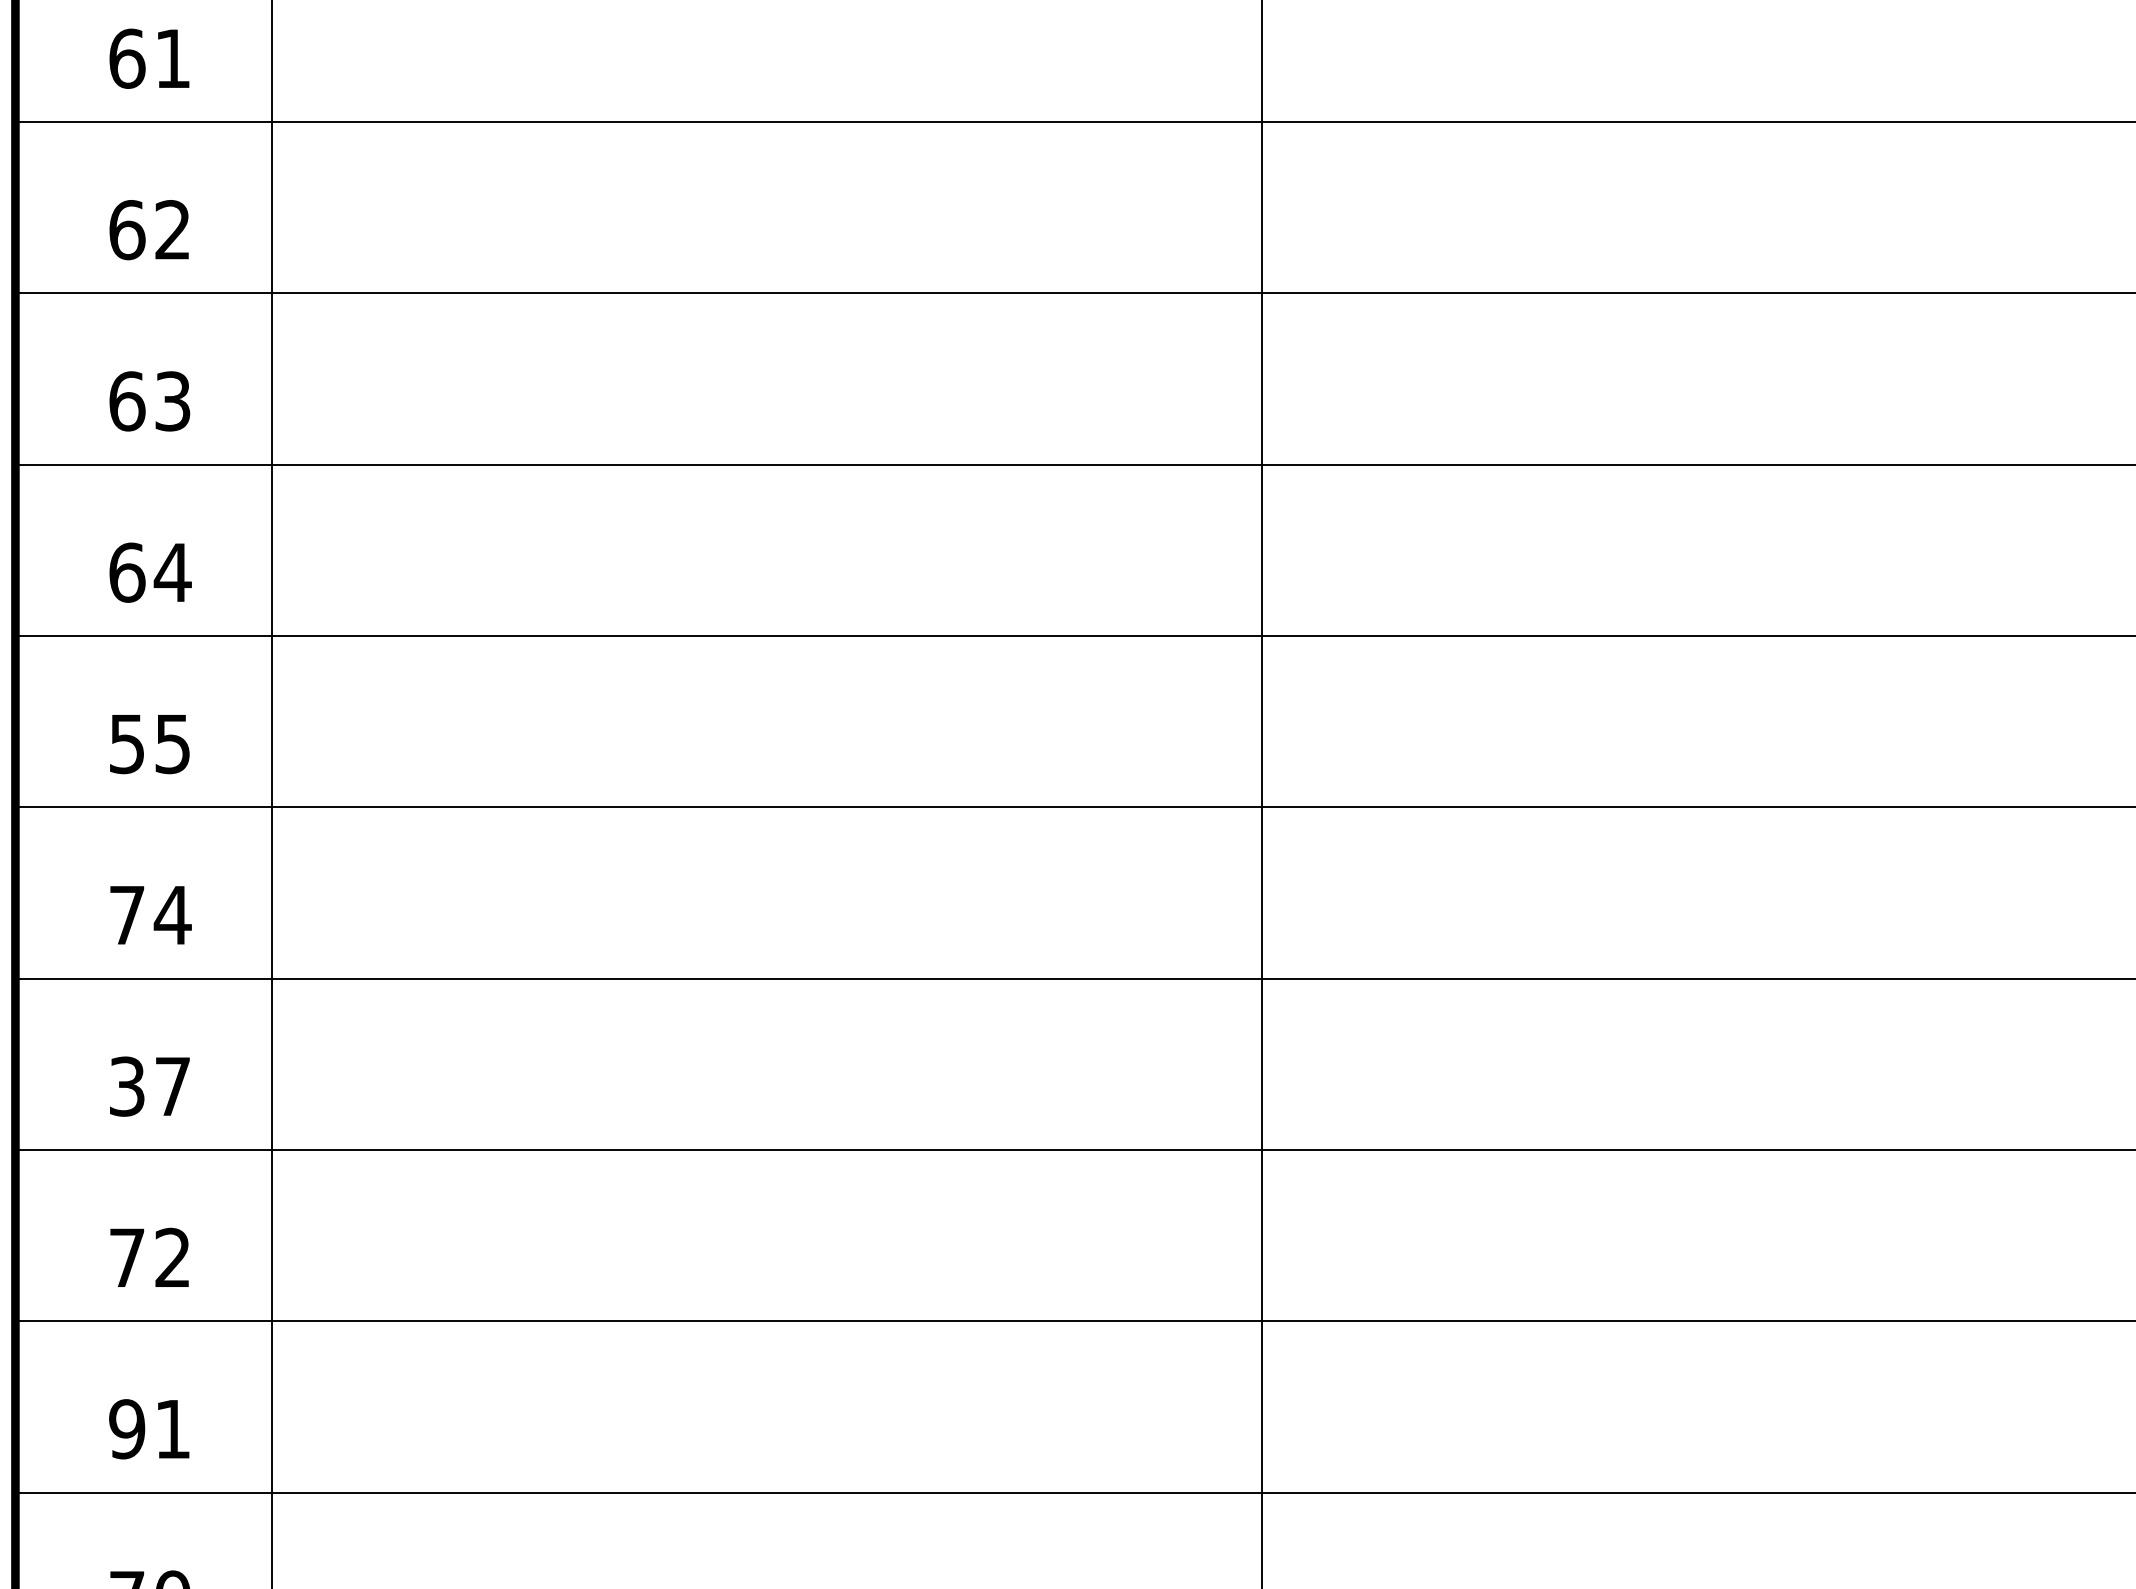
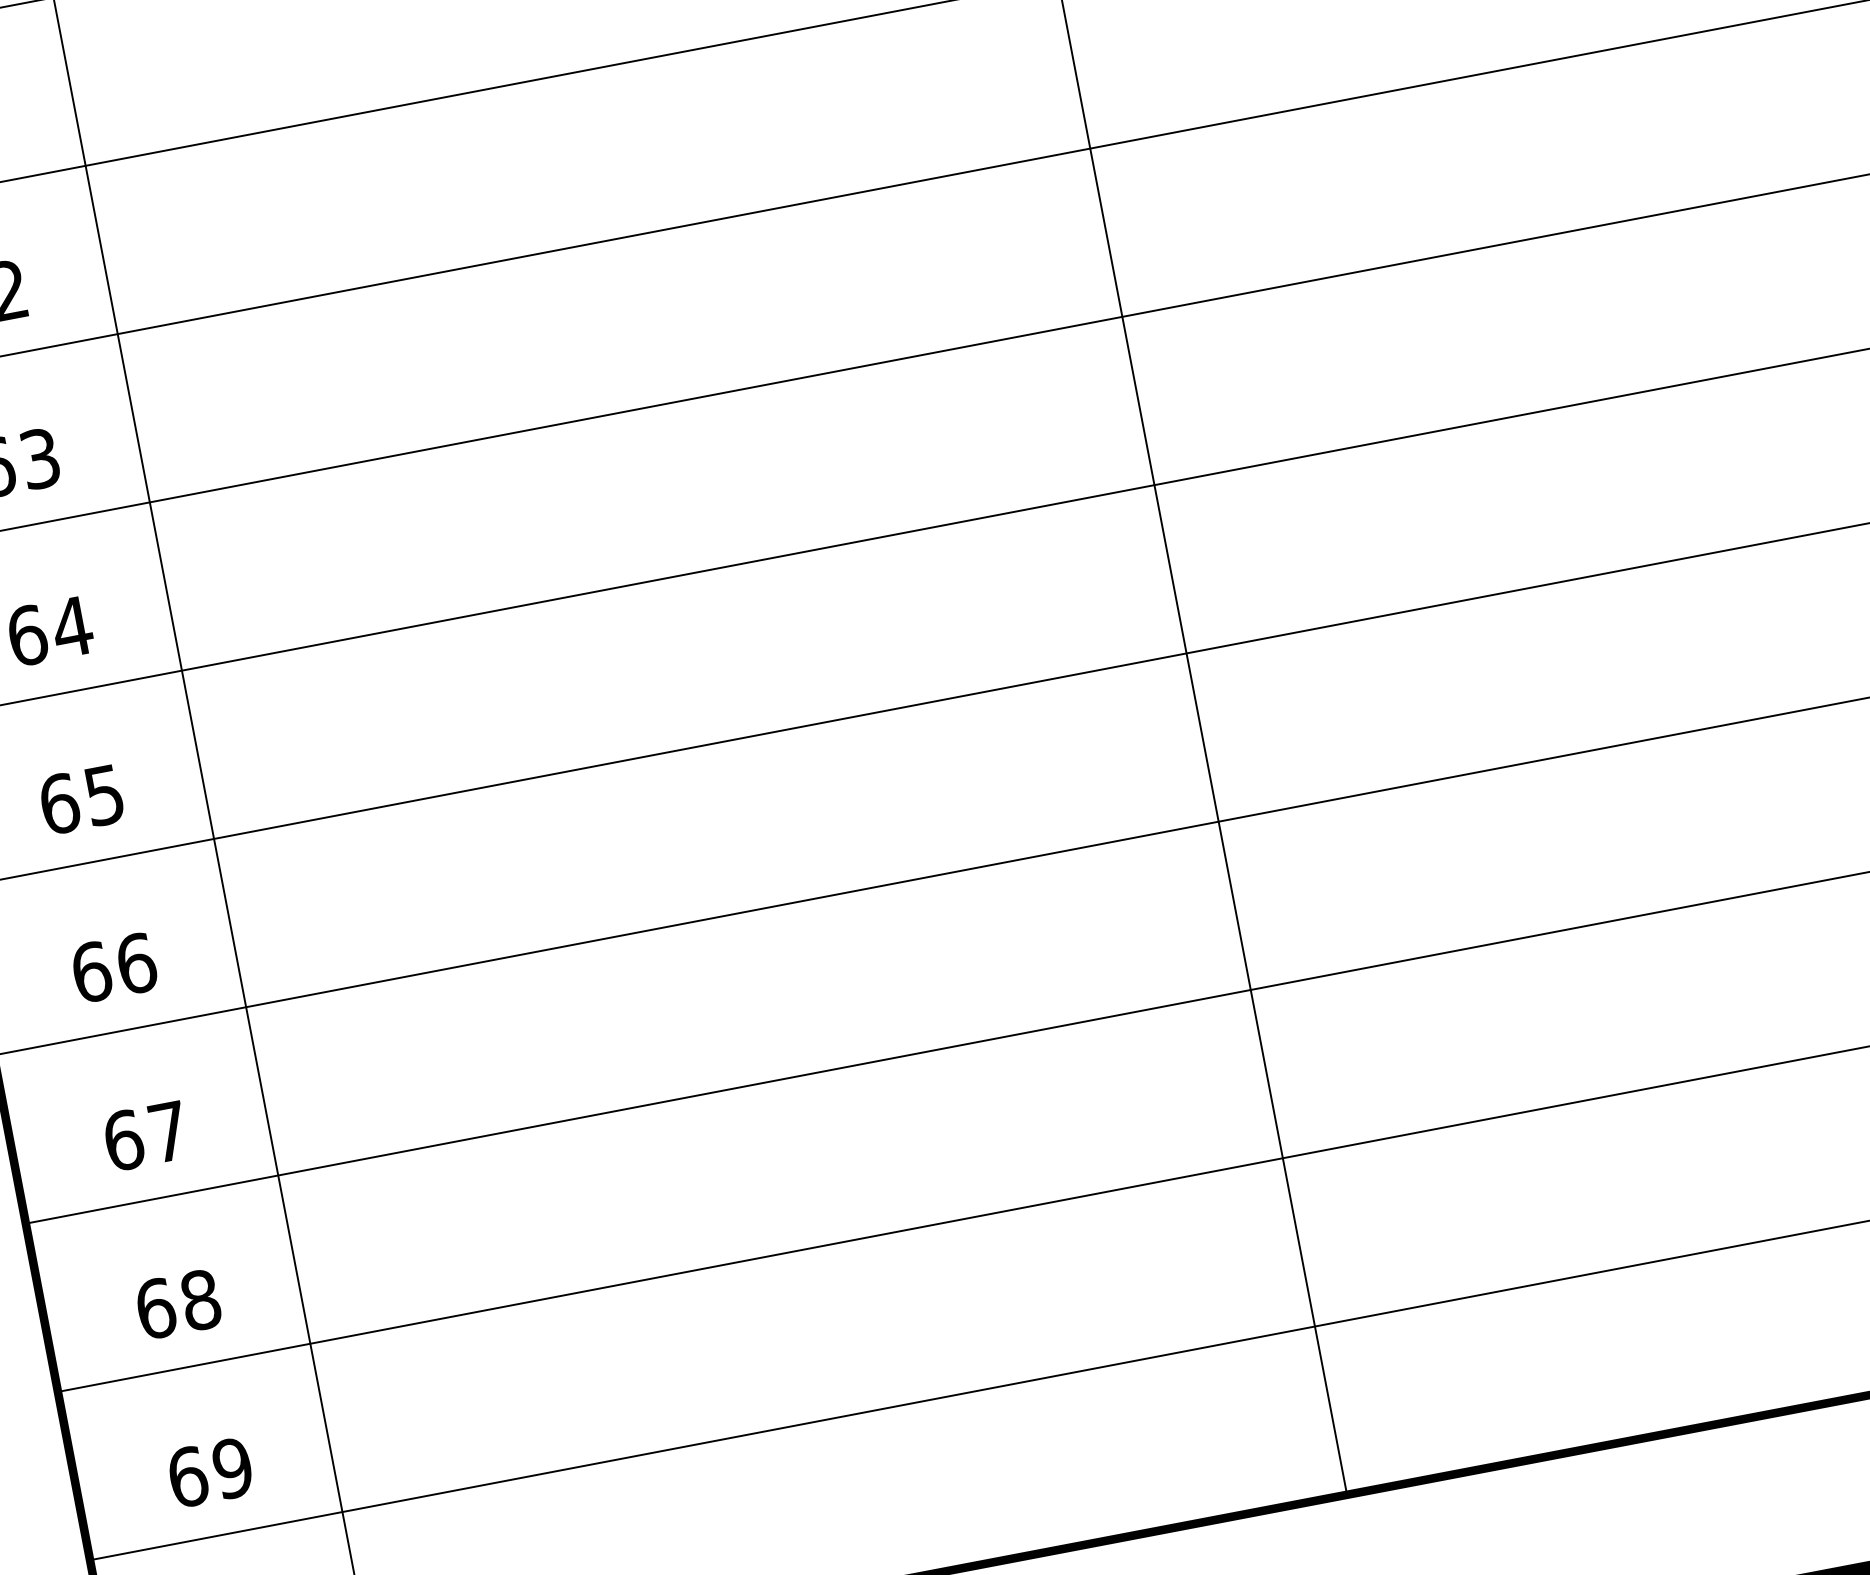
text: (127, 743) -> (59, 803), 55 -> 65
text: (150, 915) -> (114, 967), 74 -> 66
text: (127, 1086) -> (124, 1140), 37 -> 67
text: (149, 1257) -> (177, 1304), 72 -> 68
text: (149, 1429) -> (209, 1473), 91 -> 69

